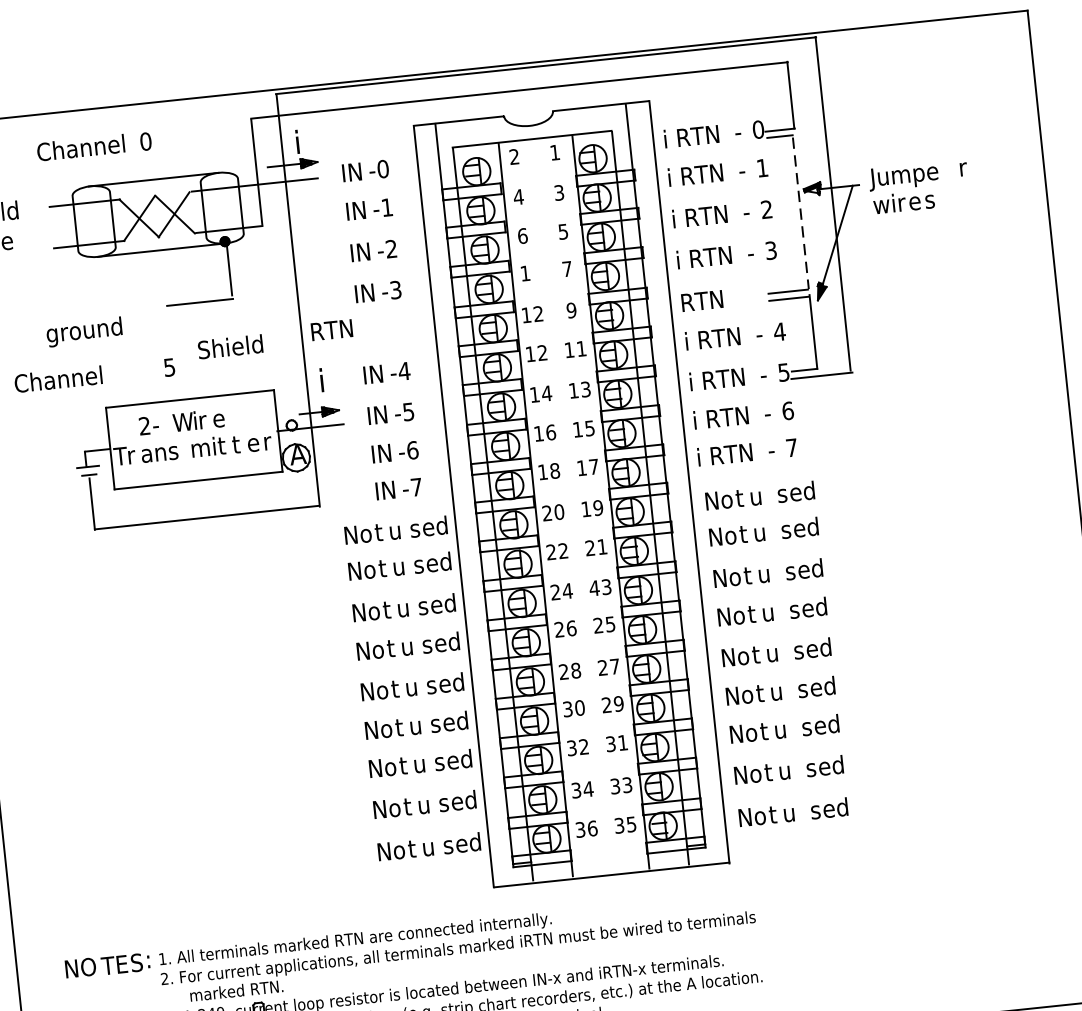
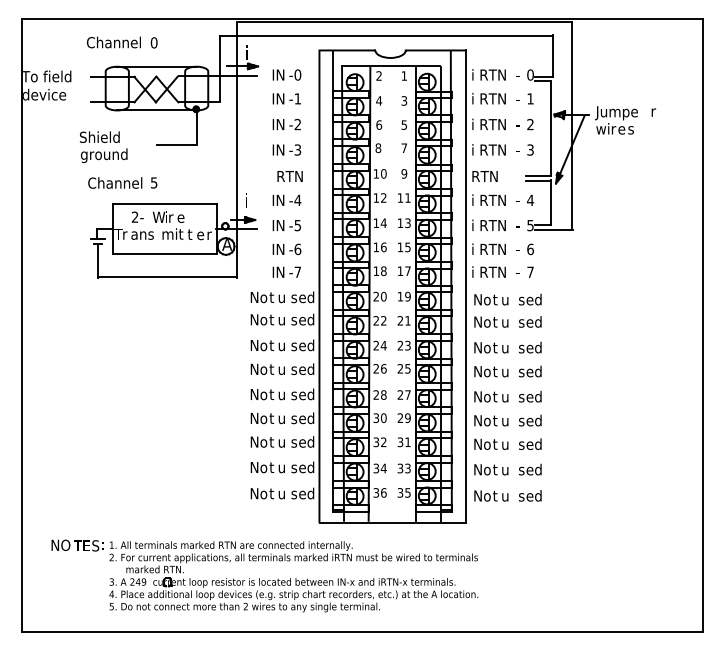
line: (801, 213) -> (551, 129), dashed -> solid
text: (525, 273) -> (378, 148), 1 -> 8
text: (537, 313) -> (383, 173), 12 -> 10
text: (330, 330) -> (289, 176), moved
text: (229, 345) -> (99, 136), moved
text: (58, 378) -> (115, 182), moved
text: (594, 587) -> (400, 345), 43 -> 23

